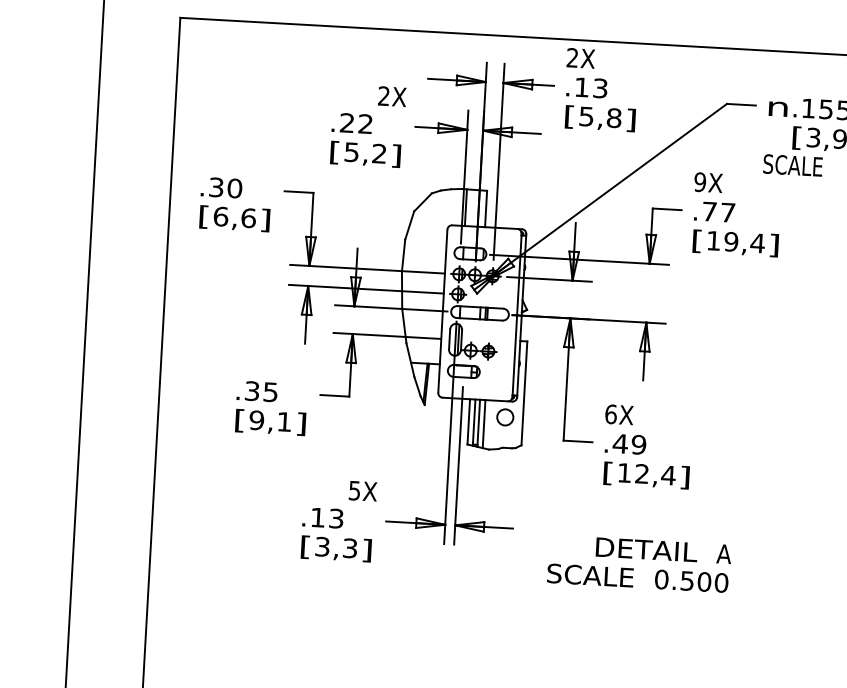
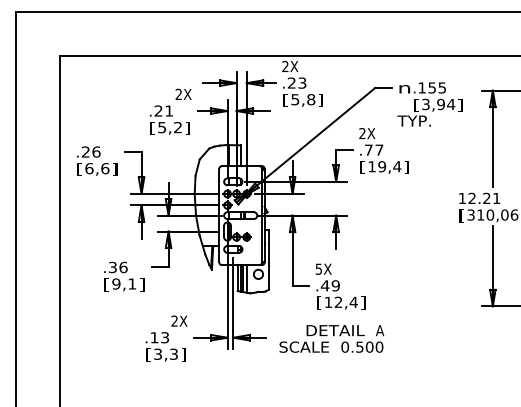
text: (581, 86) -> (291, 82), .13 -> .23
text: (364, 123) -> (168, 110), .22 -> .21
text: (792, 164) -> (414, 120), SCALE -> TYP.
text: (700, 182) -> (362, 133), 9X -> 2X
text: (226, 187) -> (91, 151), .30 -> .26
text: (270, 392) -> (123, 267), .35 -> .36
text: (610, 413) -> (318, 268), 6X -> 5X
text: (354, 489) -> (174, 320), 5X -> 2X
text: (638, 563) -> (331, 338), moved

